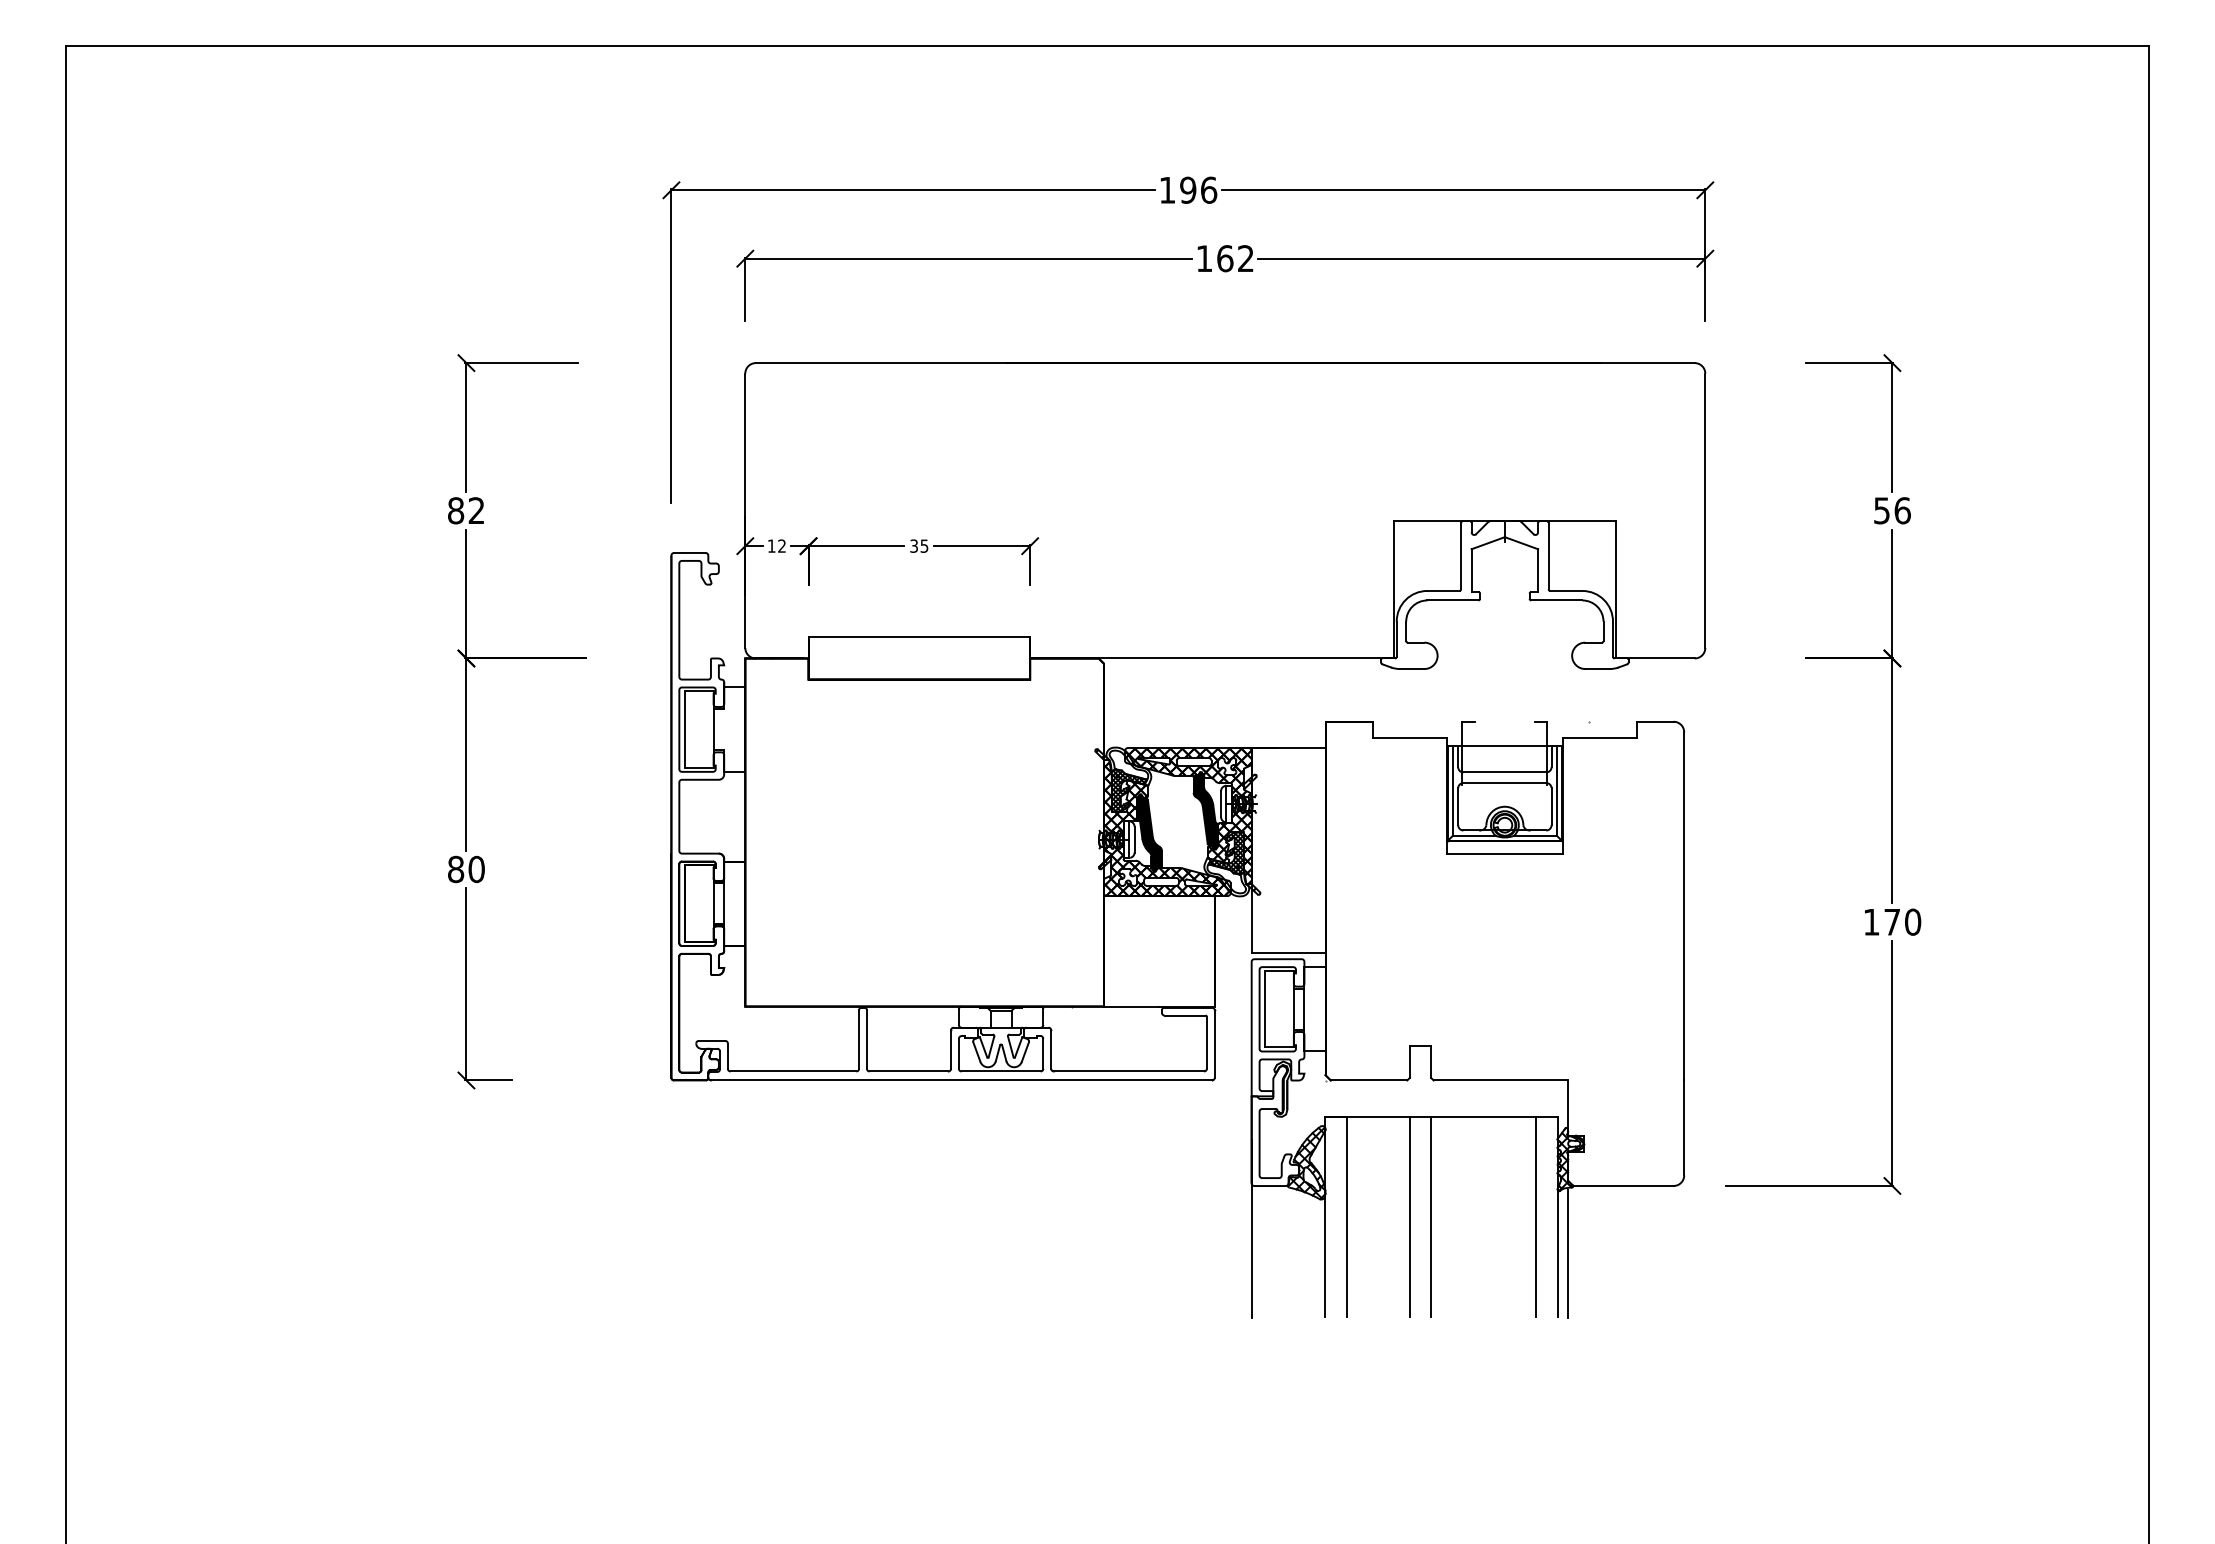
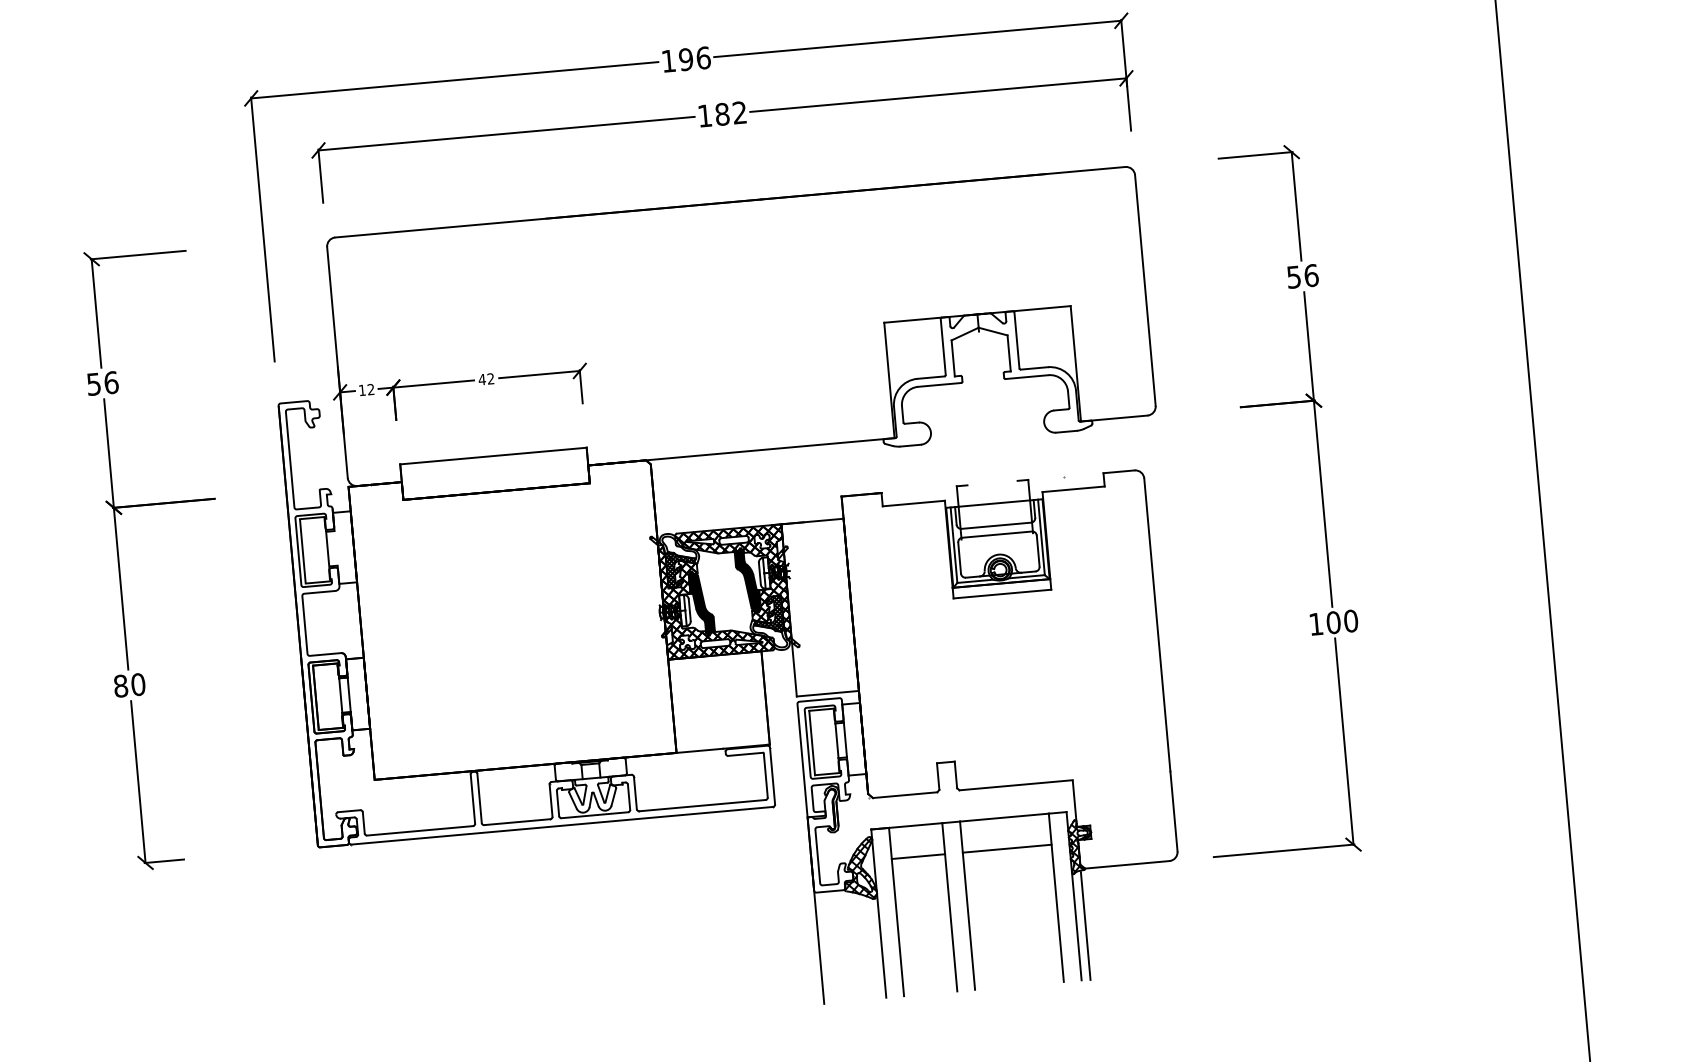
text: (1225, 258) -> (722, 114), 162 -> 182
text: (466, 510) -> (102, 383), 82 -> 56
text: (918, 545) -> (485, 378), 35 -> 42
text: (1892, 921) -> (1333, 622), 170 -> 100
line: (1377, 1154) -> (917, 856), added
line: (1483, 1154) -> (1007, 848), added

